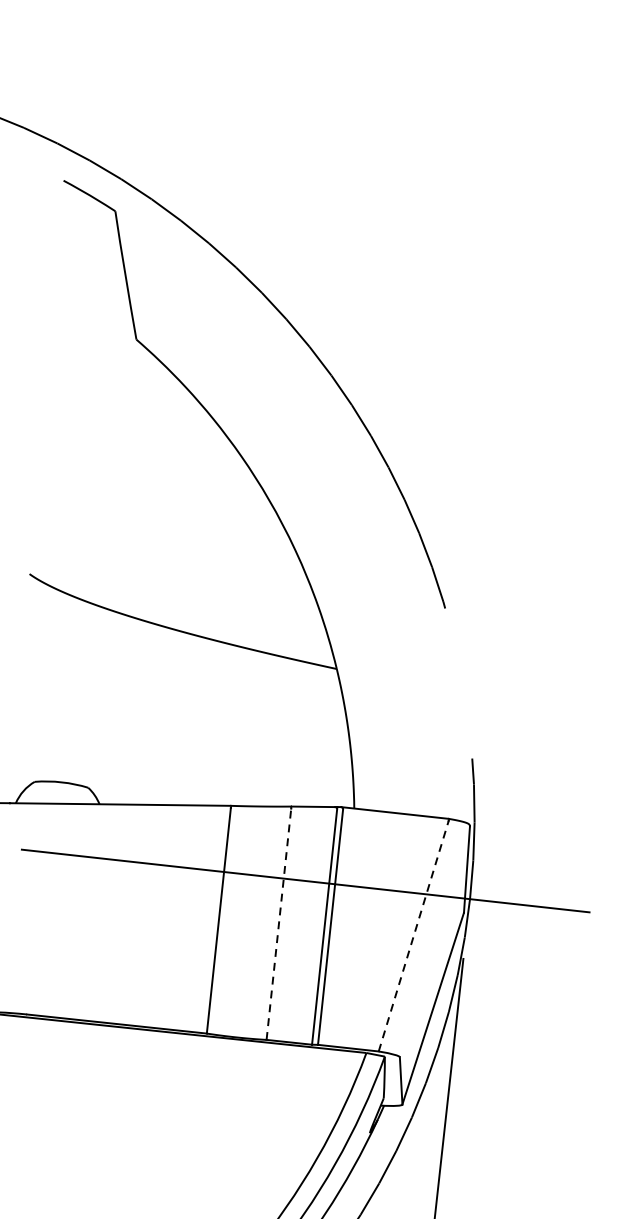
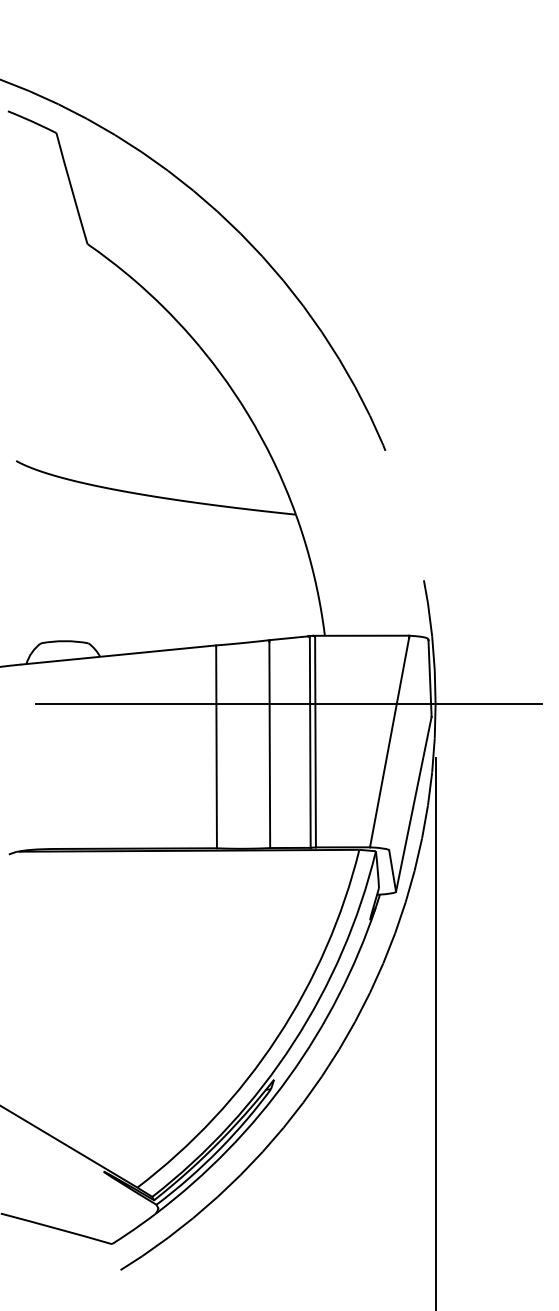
line: (278, 924) -> (269, 745), dashed -> solid
line: (413, 936) -> (389, 742), dashed -> solid

